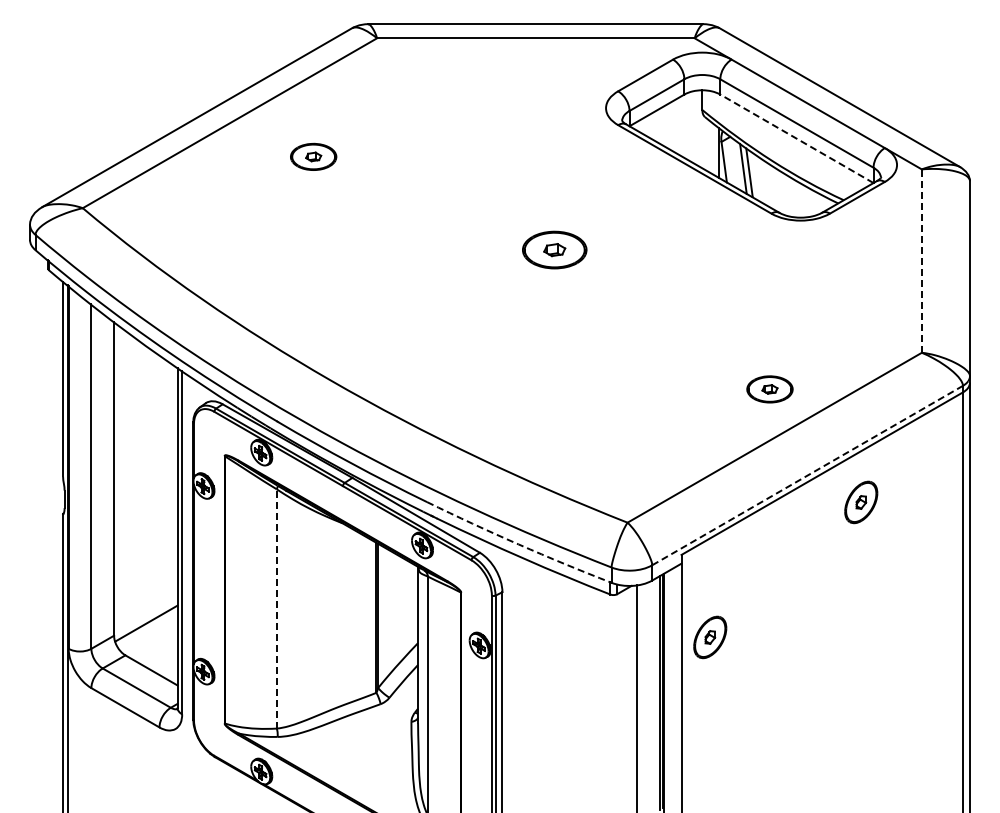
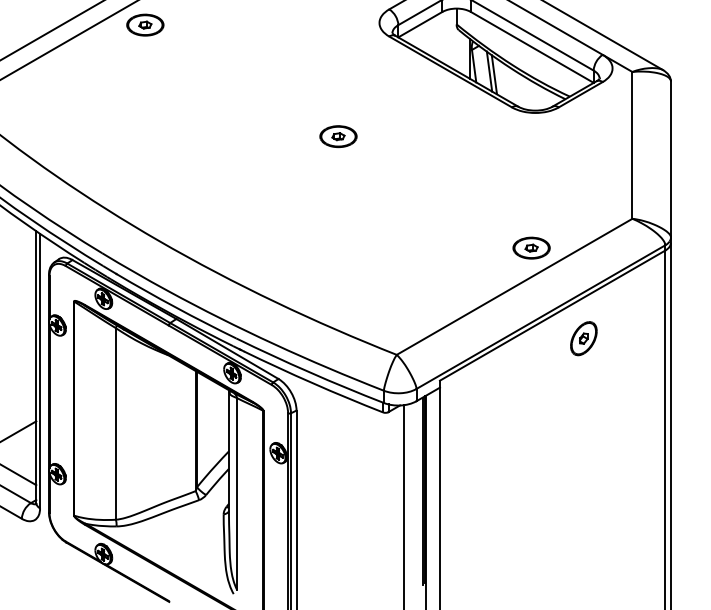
line: (796, 138) -> (532, 47), dashed -> solid
part: (313, 156) -> (145, 24), moved
part: (554, 250) -> (338, 136), size x0.71
line: (921, 261) -> (632, 145), dashed -> solid
part: (769, 389) -> (531, 248), moved
line: (808, 475) -> (541, 317), dashed -> solid
arc: (518, 544) -> (309, 372), dashed -> solid
line: (276, 608) -> (115, 423), dashed -> solid
part: (710, 637) -> (463, 446), removed

